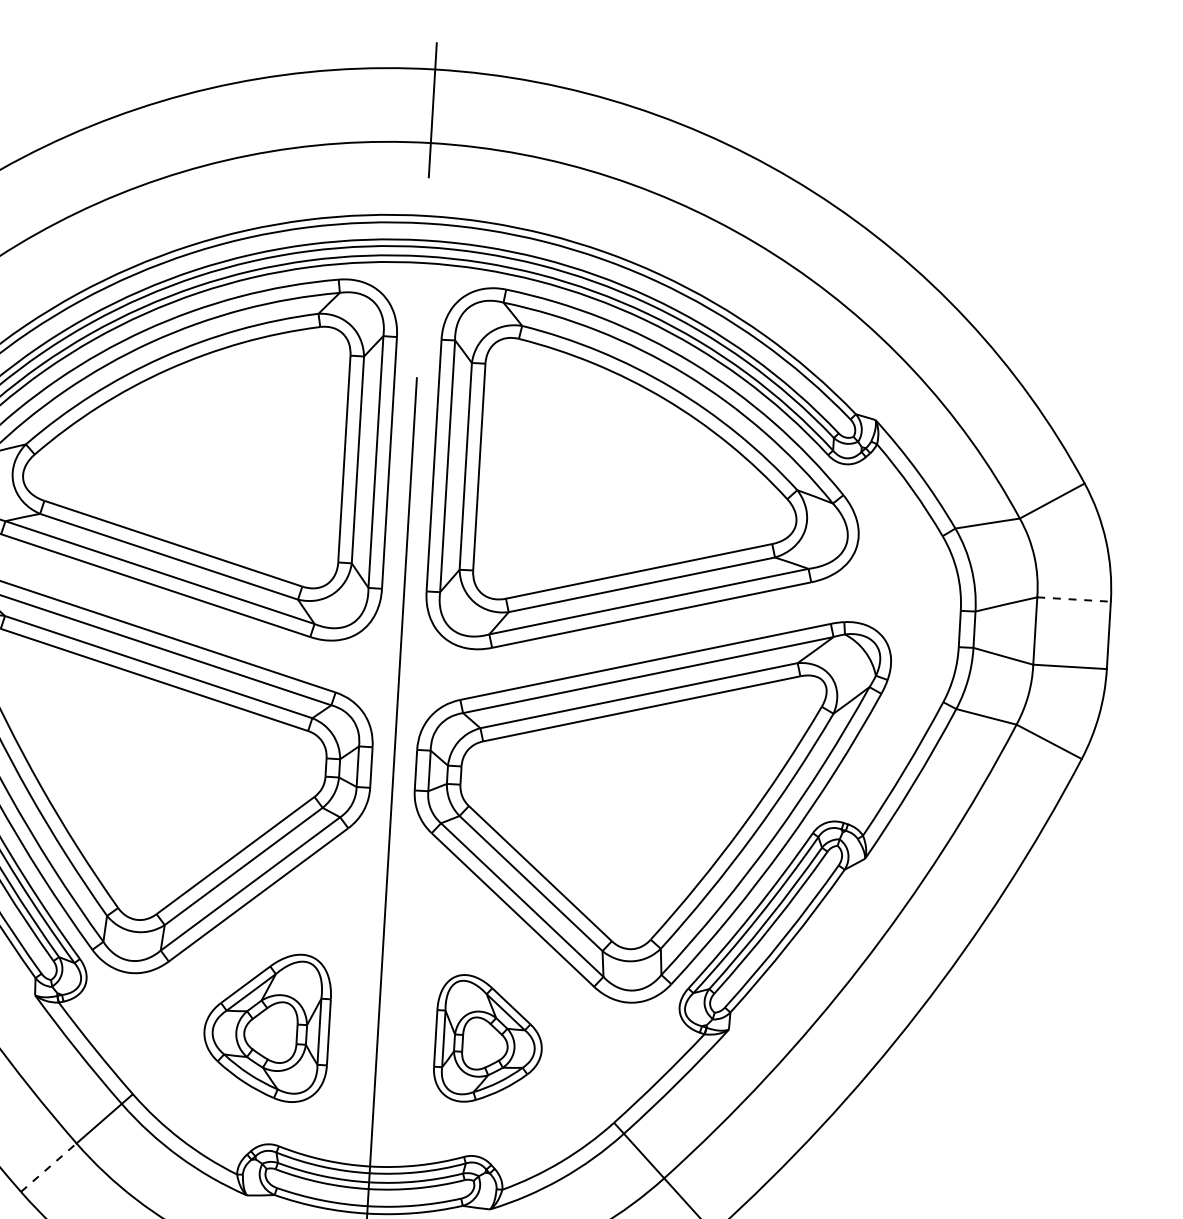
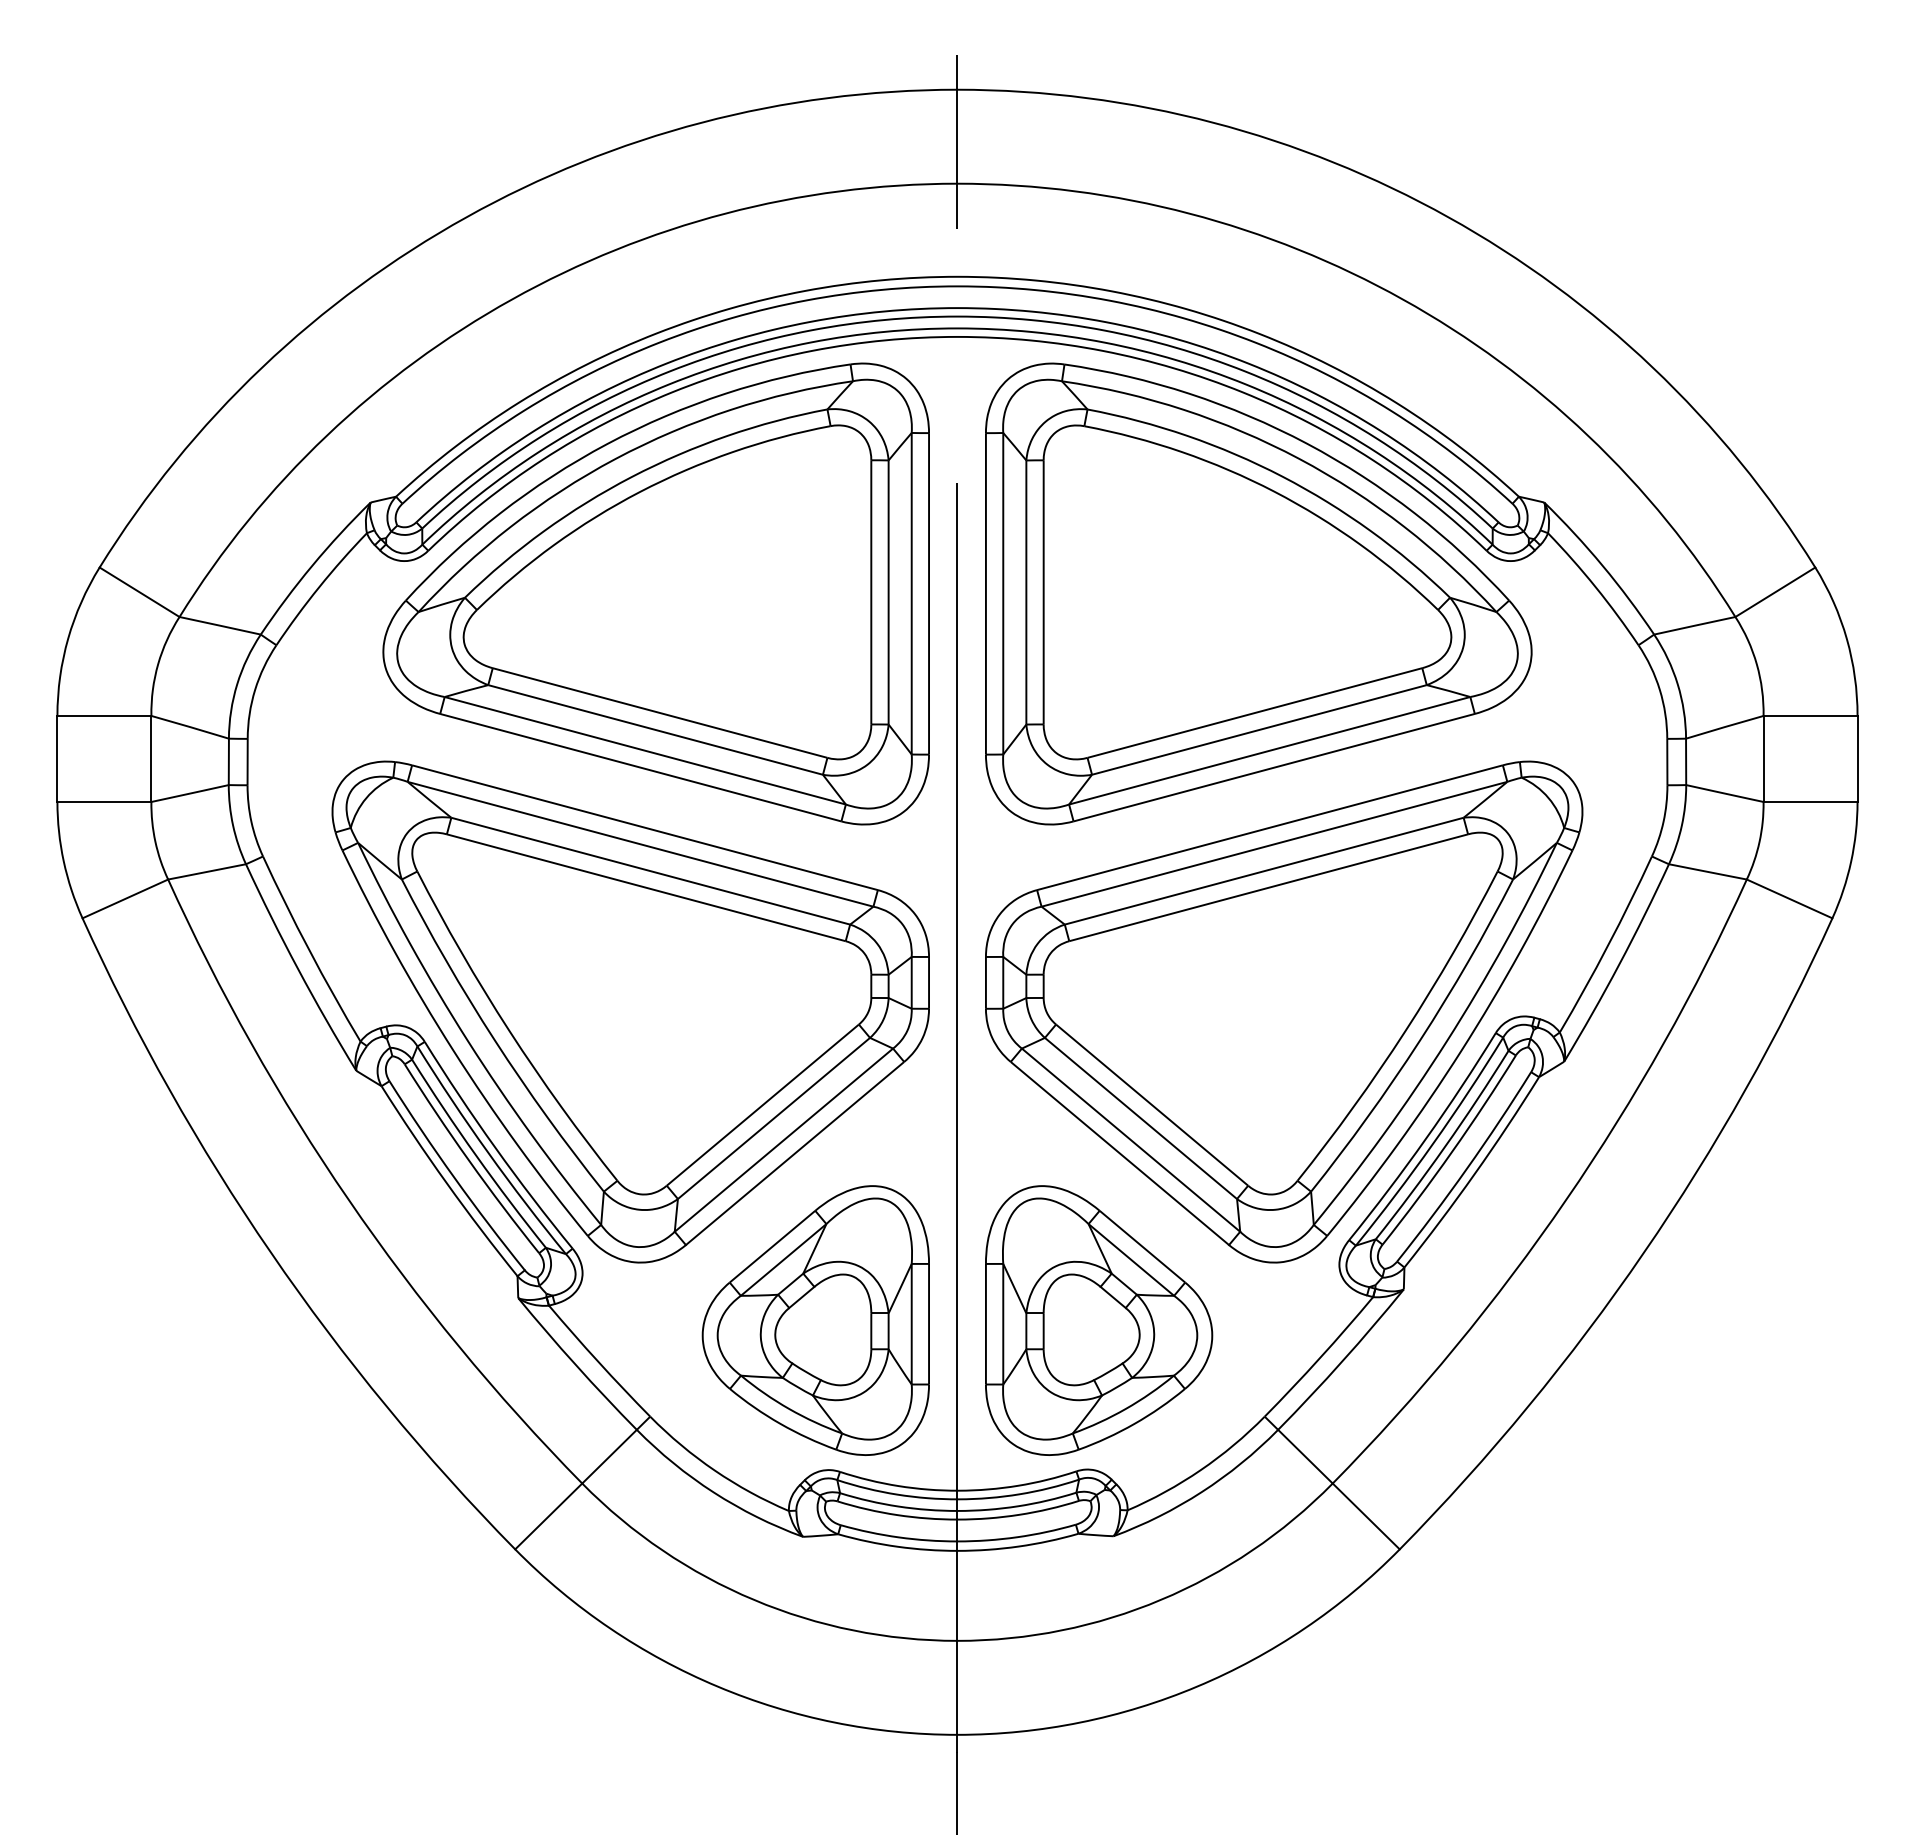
line: (1074, 599) -> (1810, 715), dashed -> solid
part: (266, 1026) -> (815, 1320), size x1.43
part: (489, 1039) -> (1099, 1320), size x1.67
line: (48, 1167) -> (548, 1516), dashed -> solid

